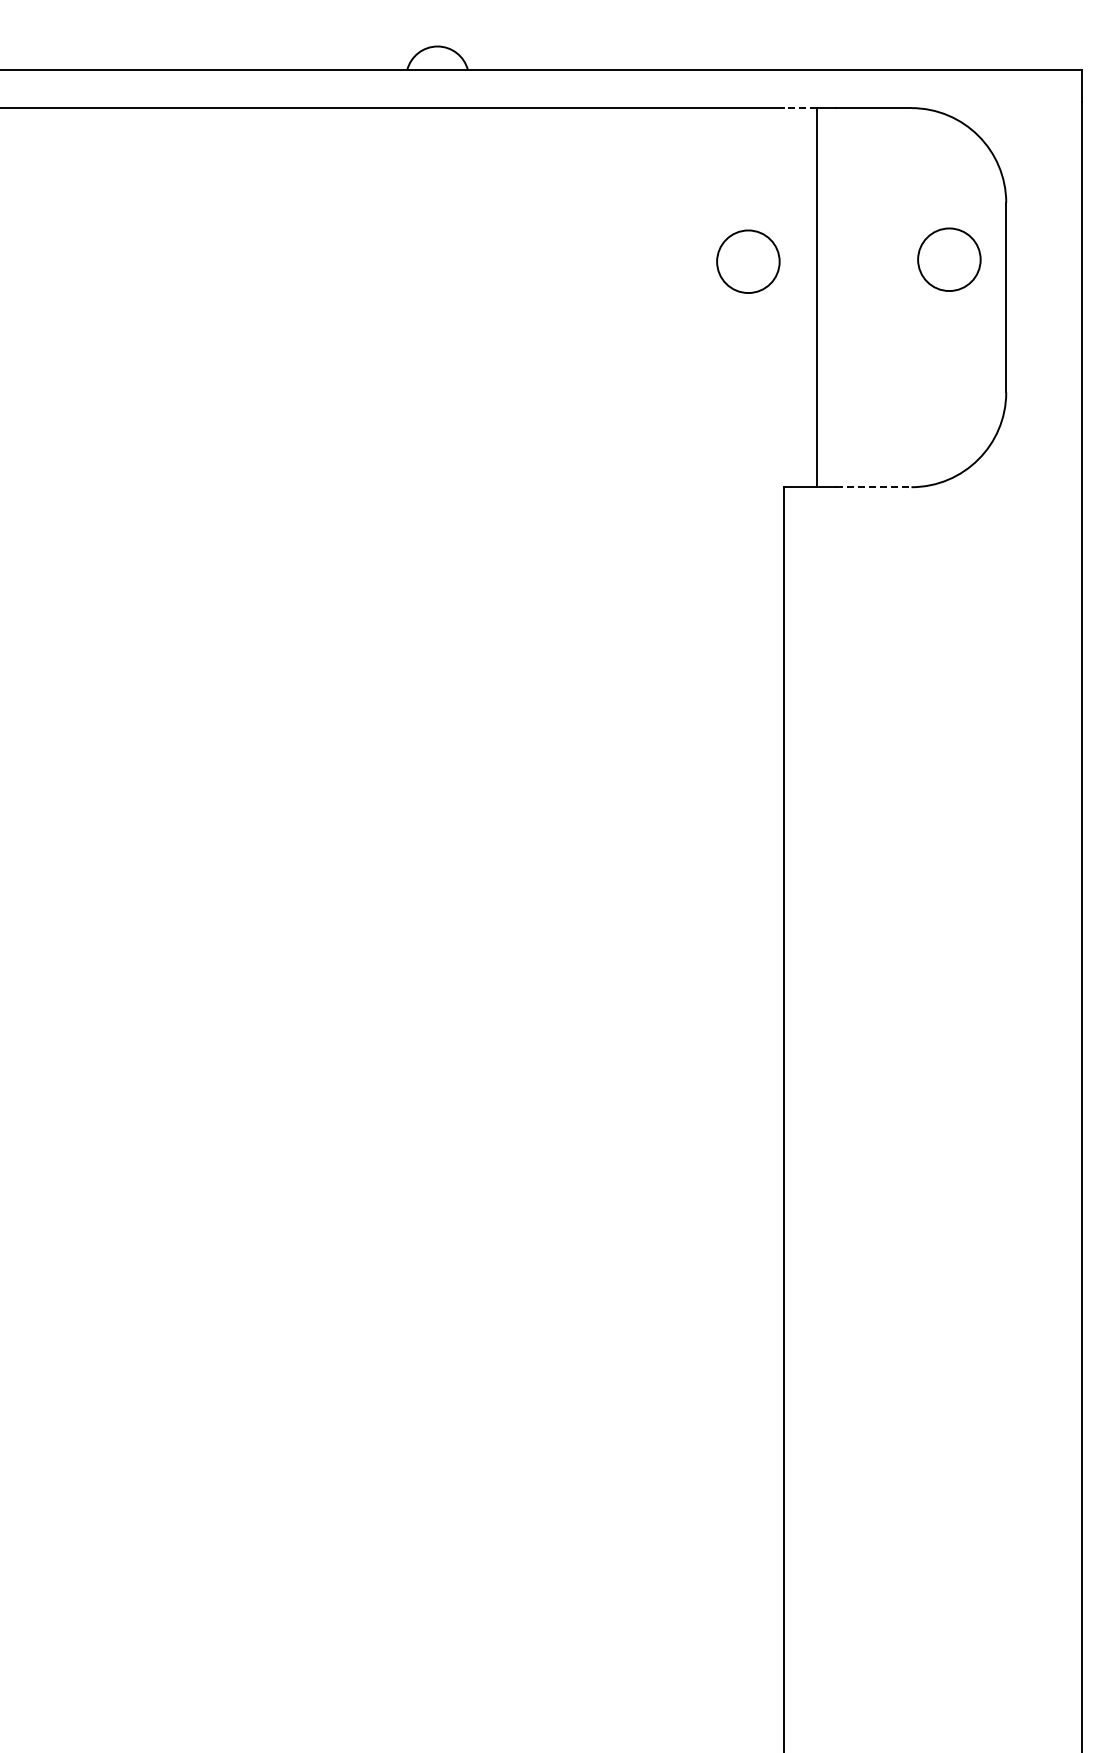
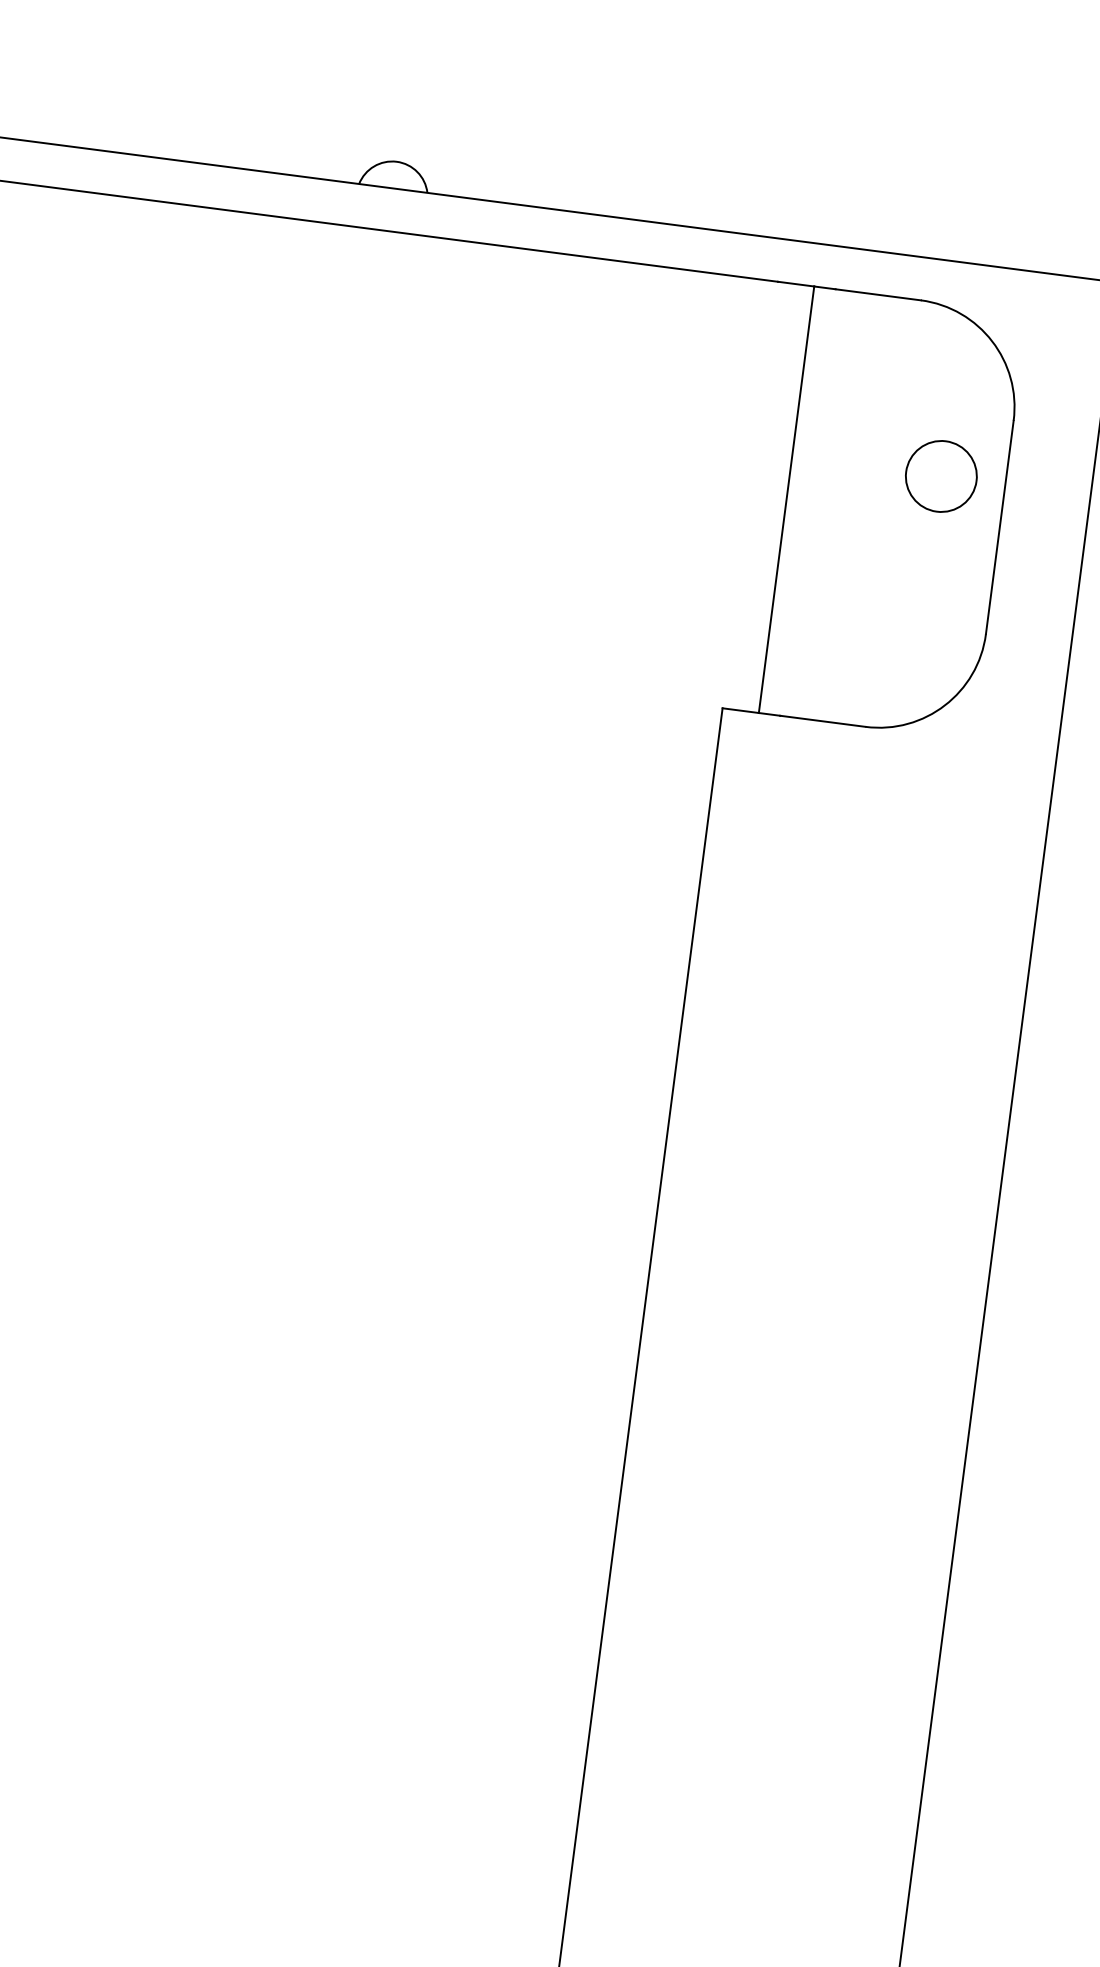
line: (800, 108) -> (795, 284), dashed -> solid
circle: (748, 261) -> (715, 449), removed
line: (873, 487) -> (822, 721), dashed -> solid

